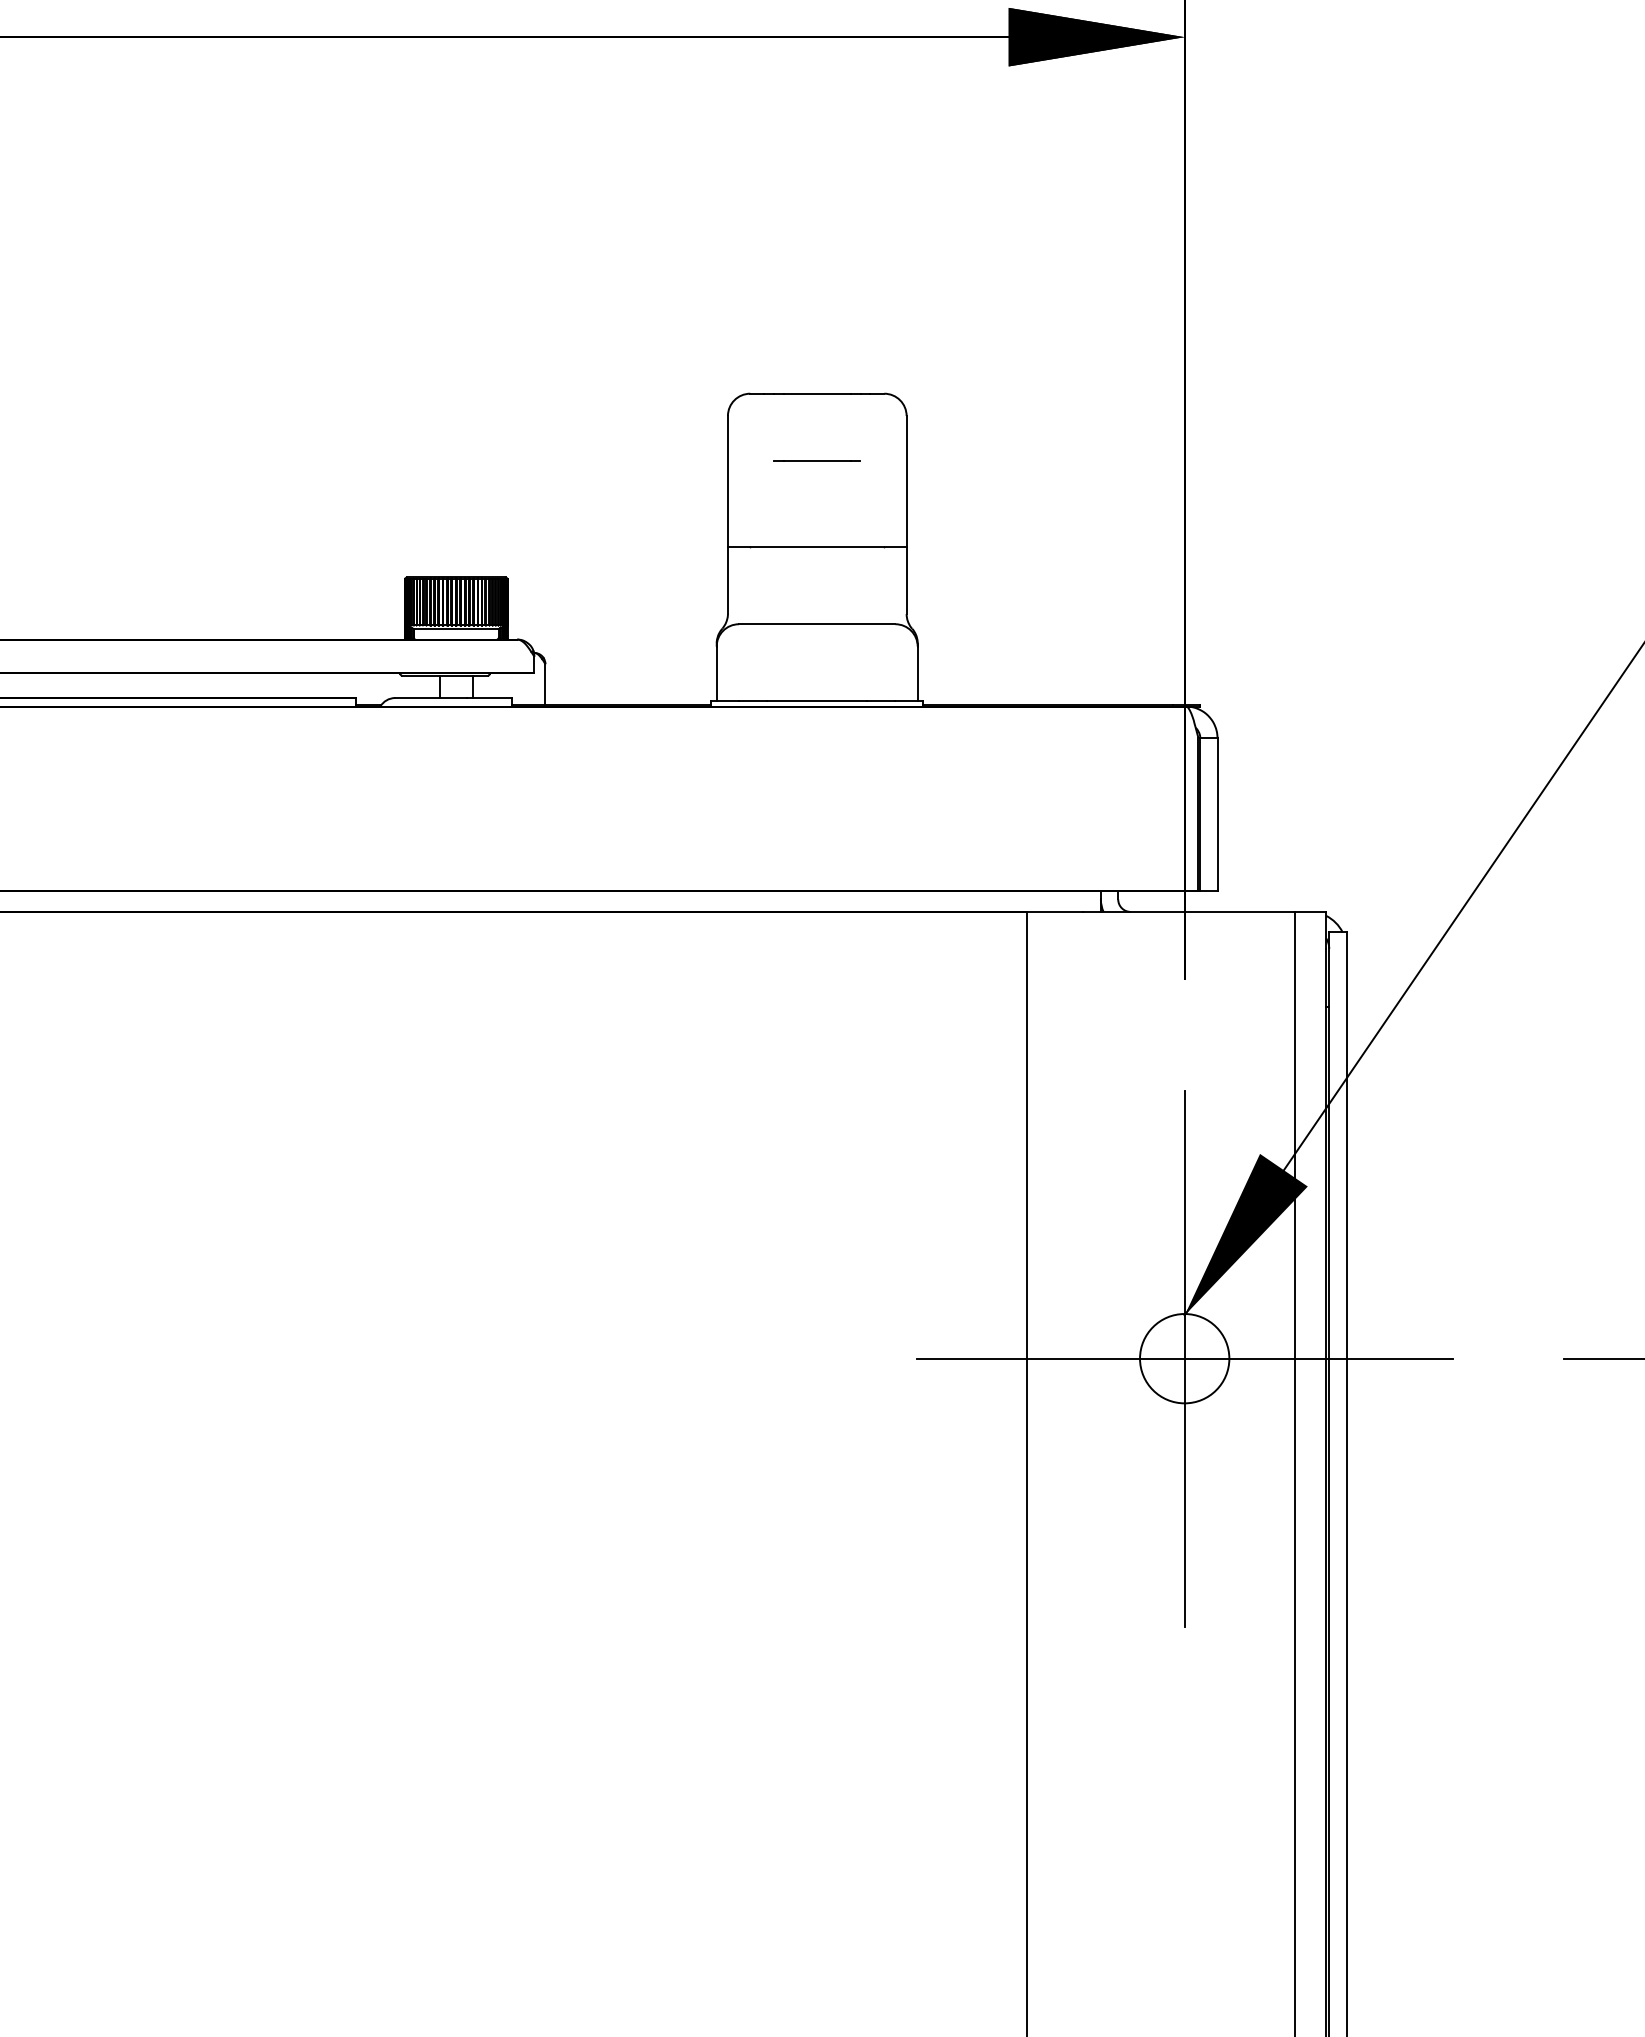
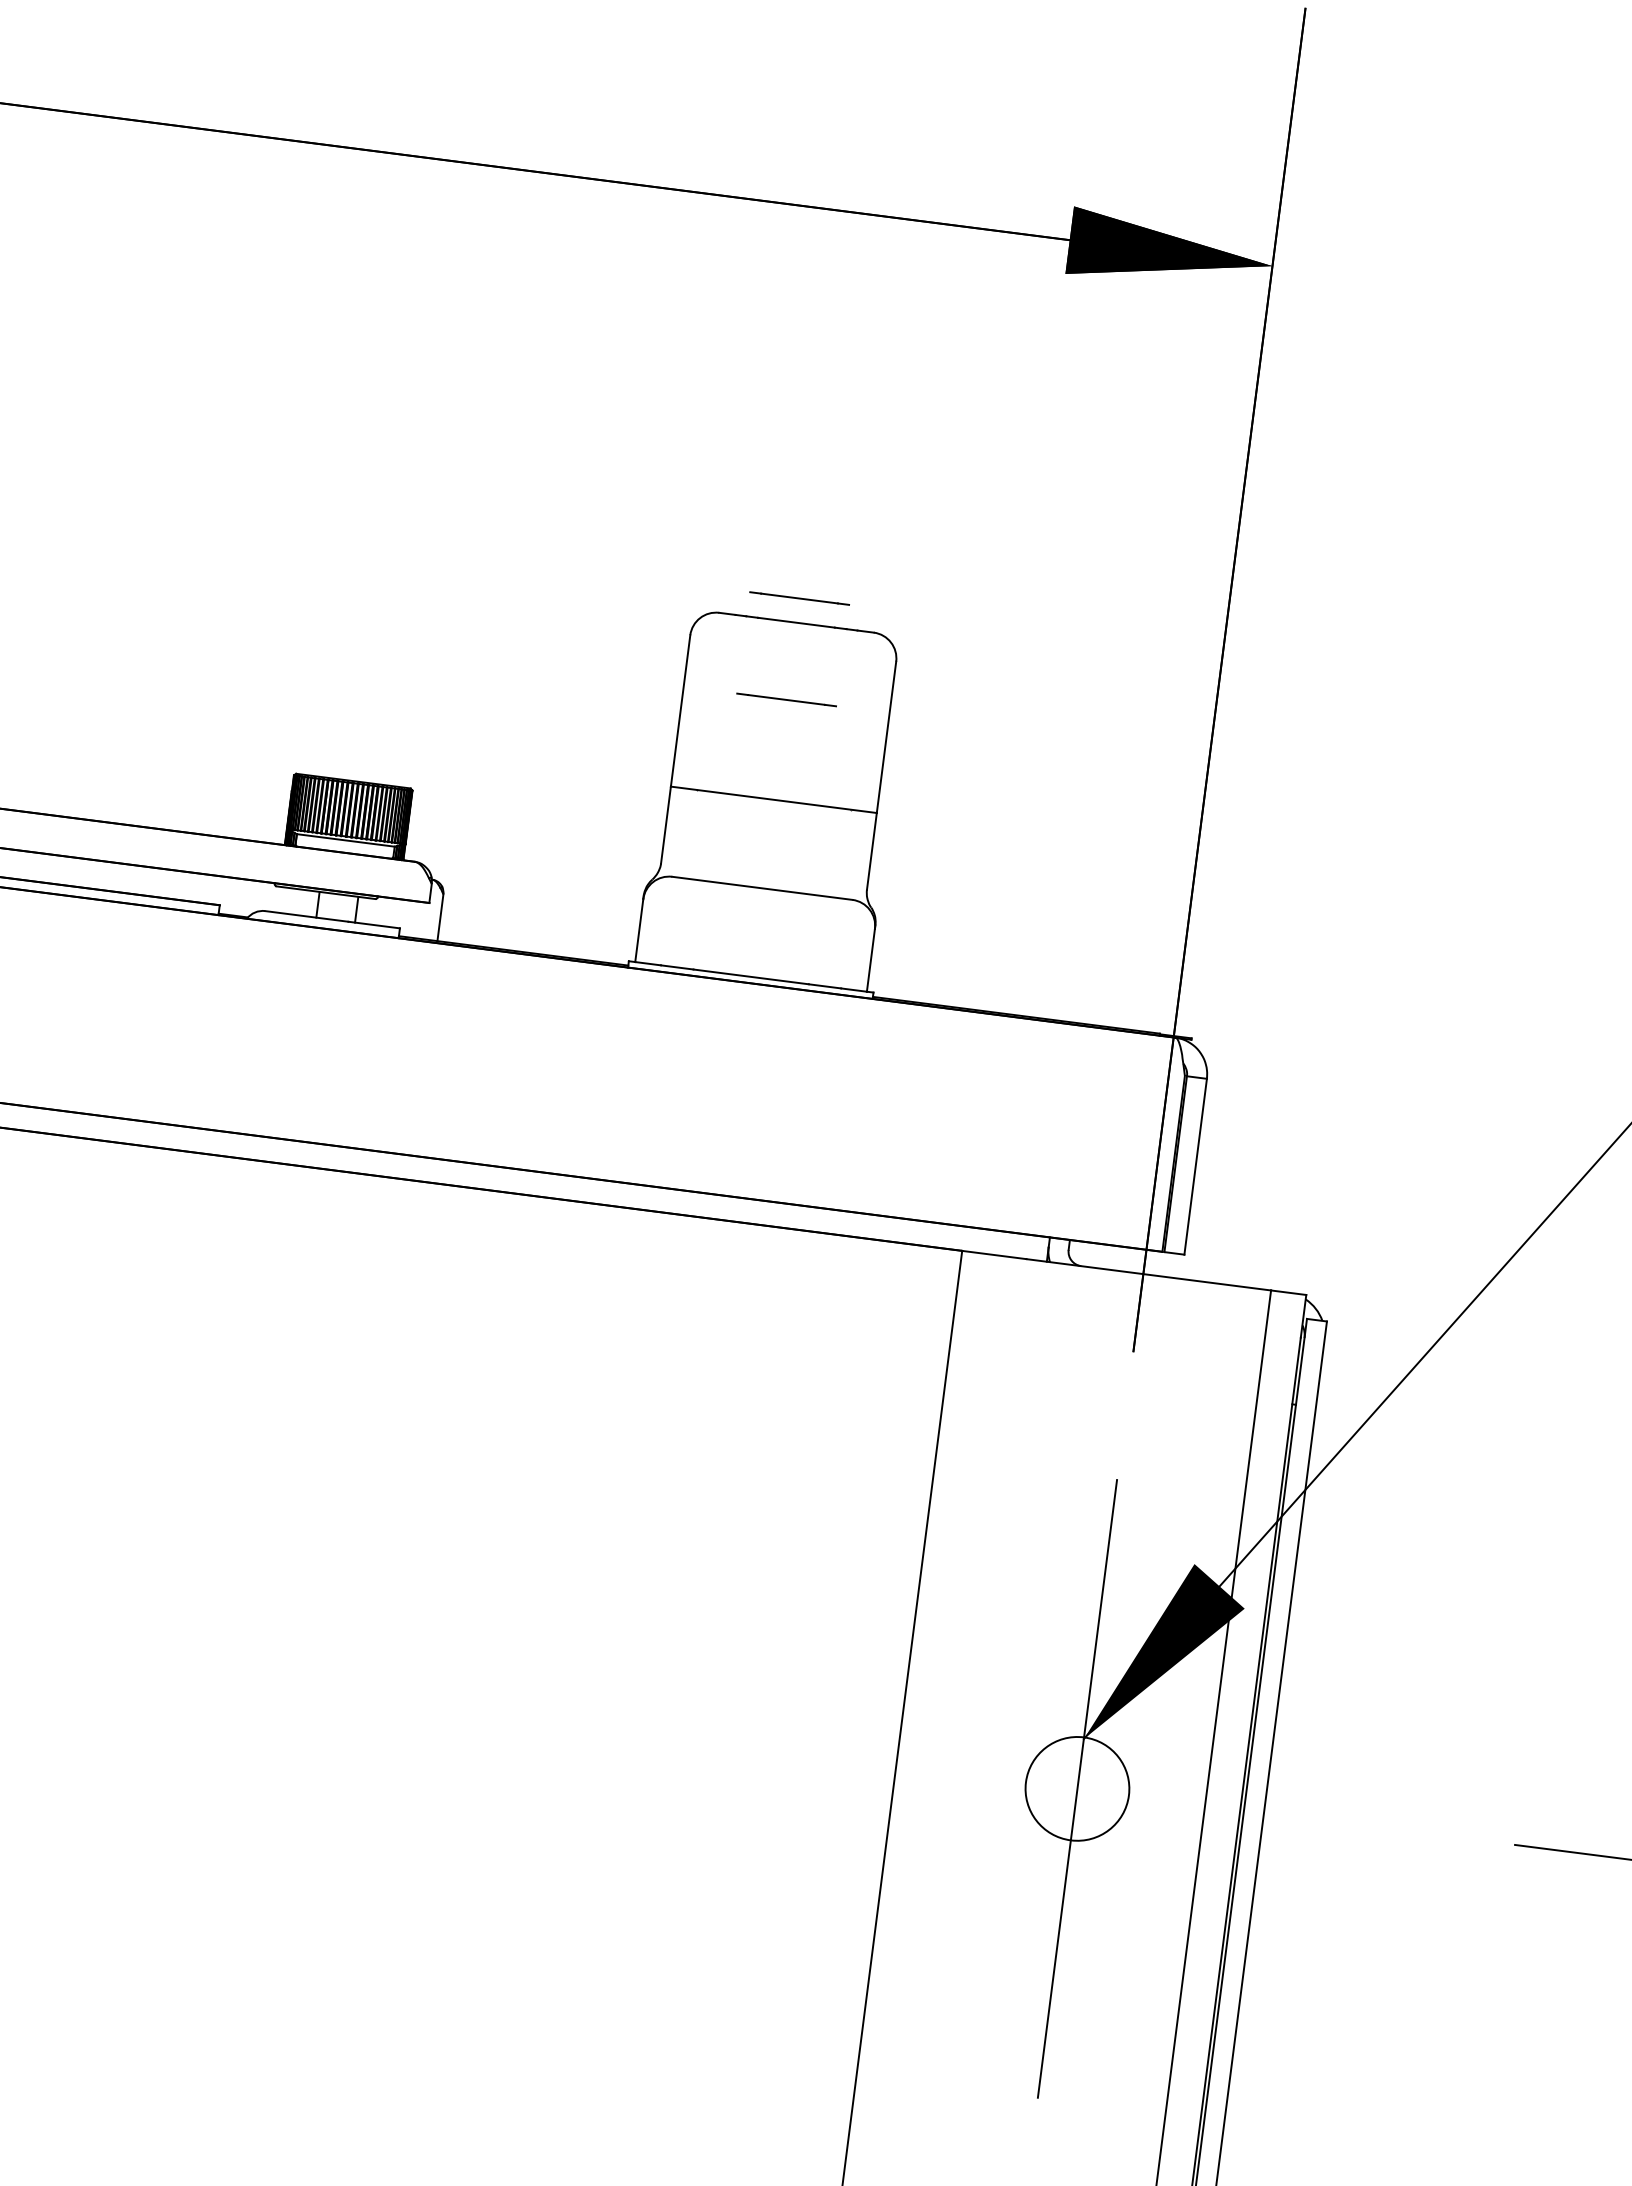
line: (816, 372) -> (798, 598), added
line: (1184, 1358) -> (1077, 1788), removed

